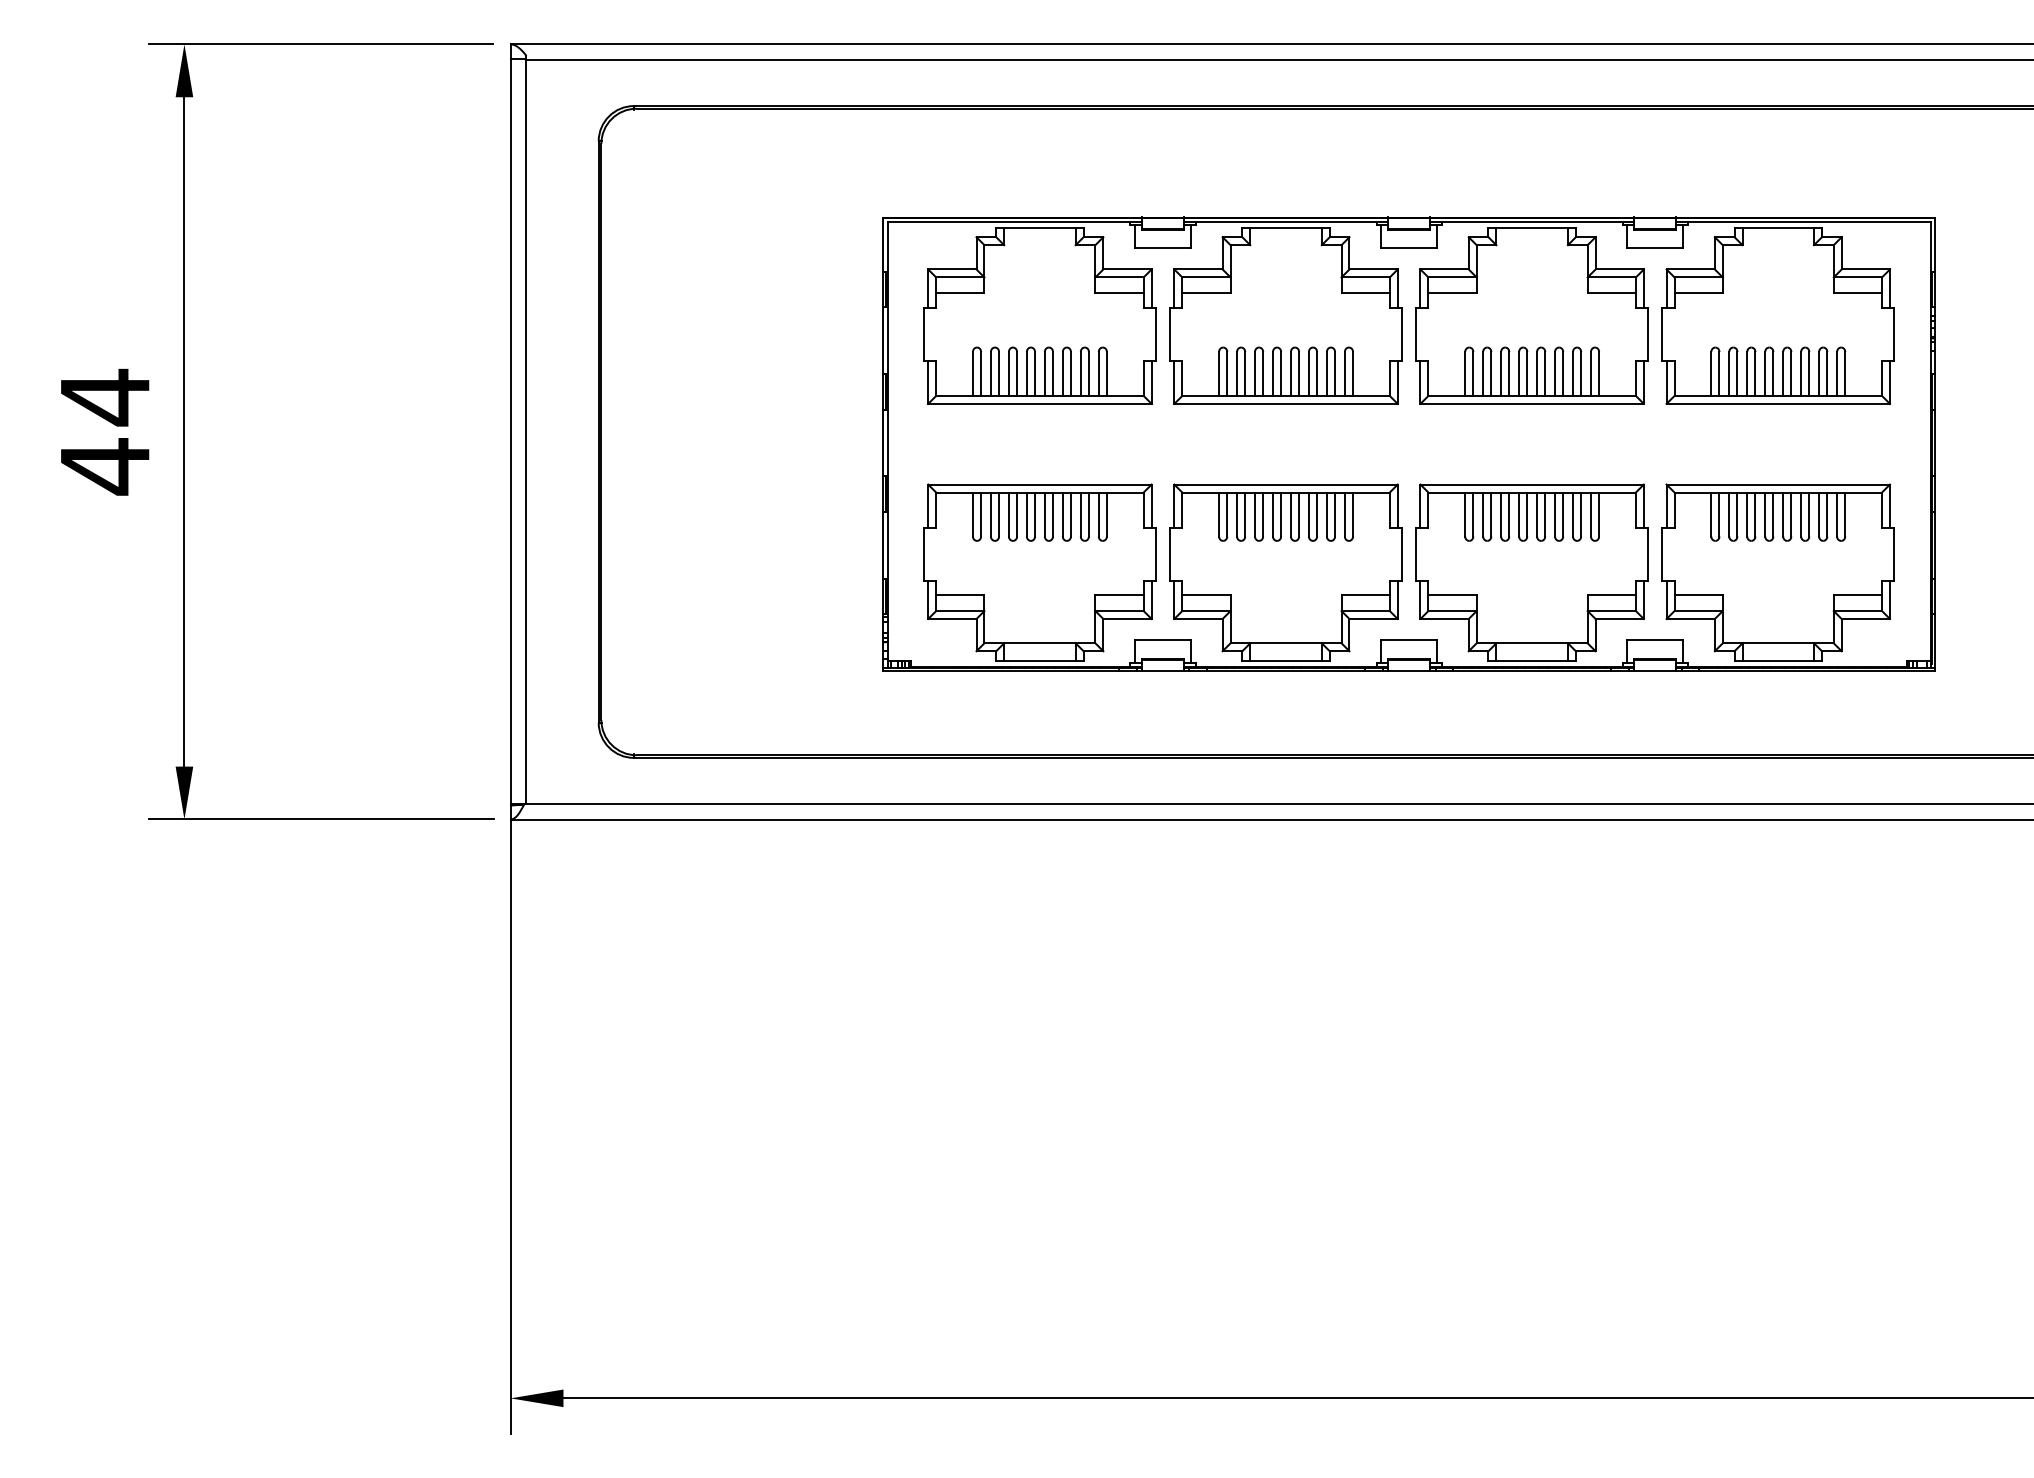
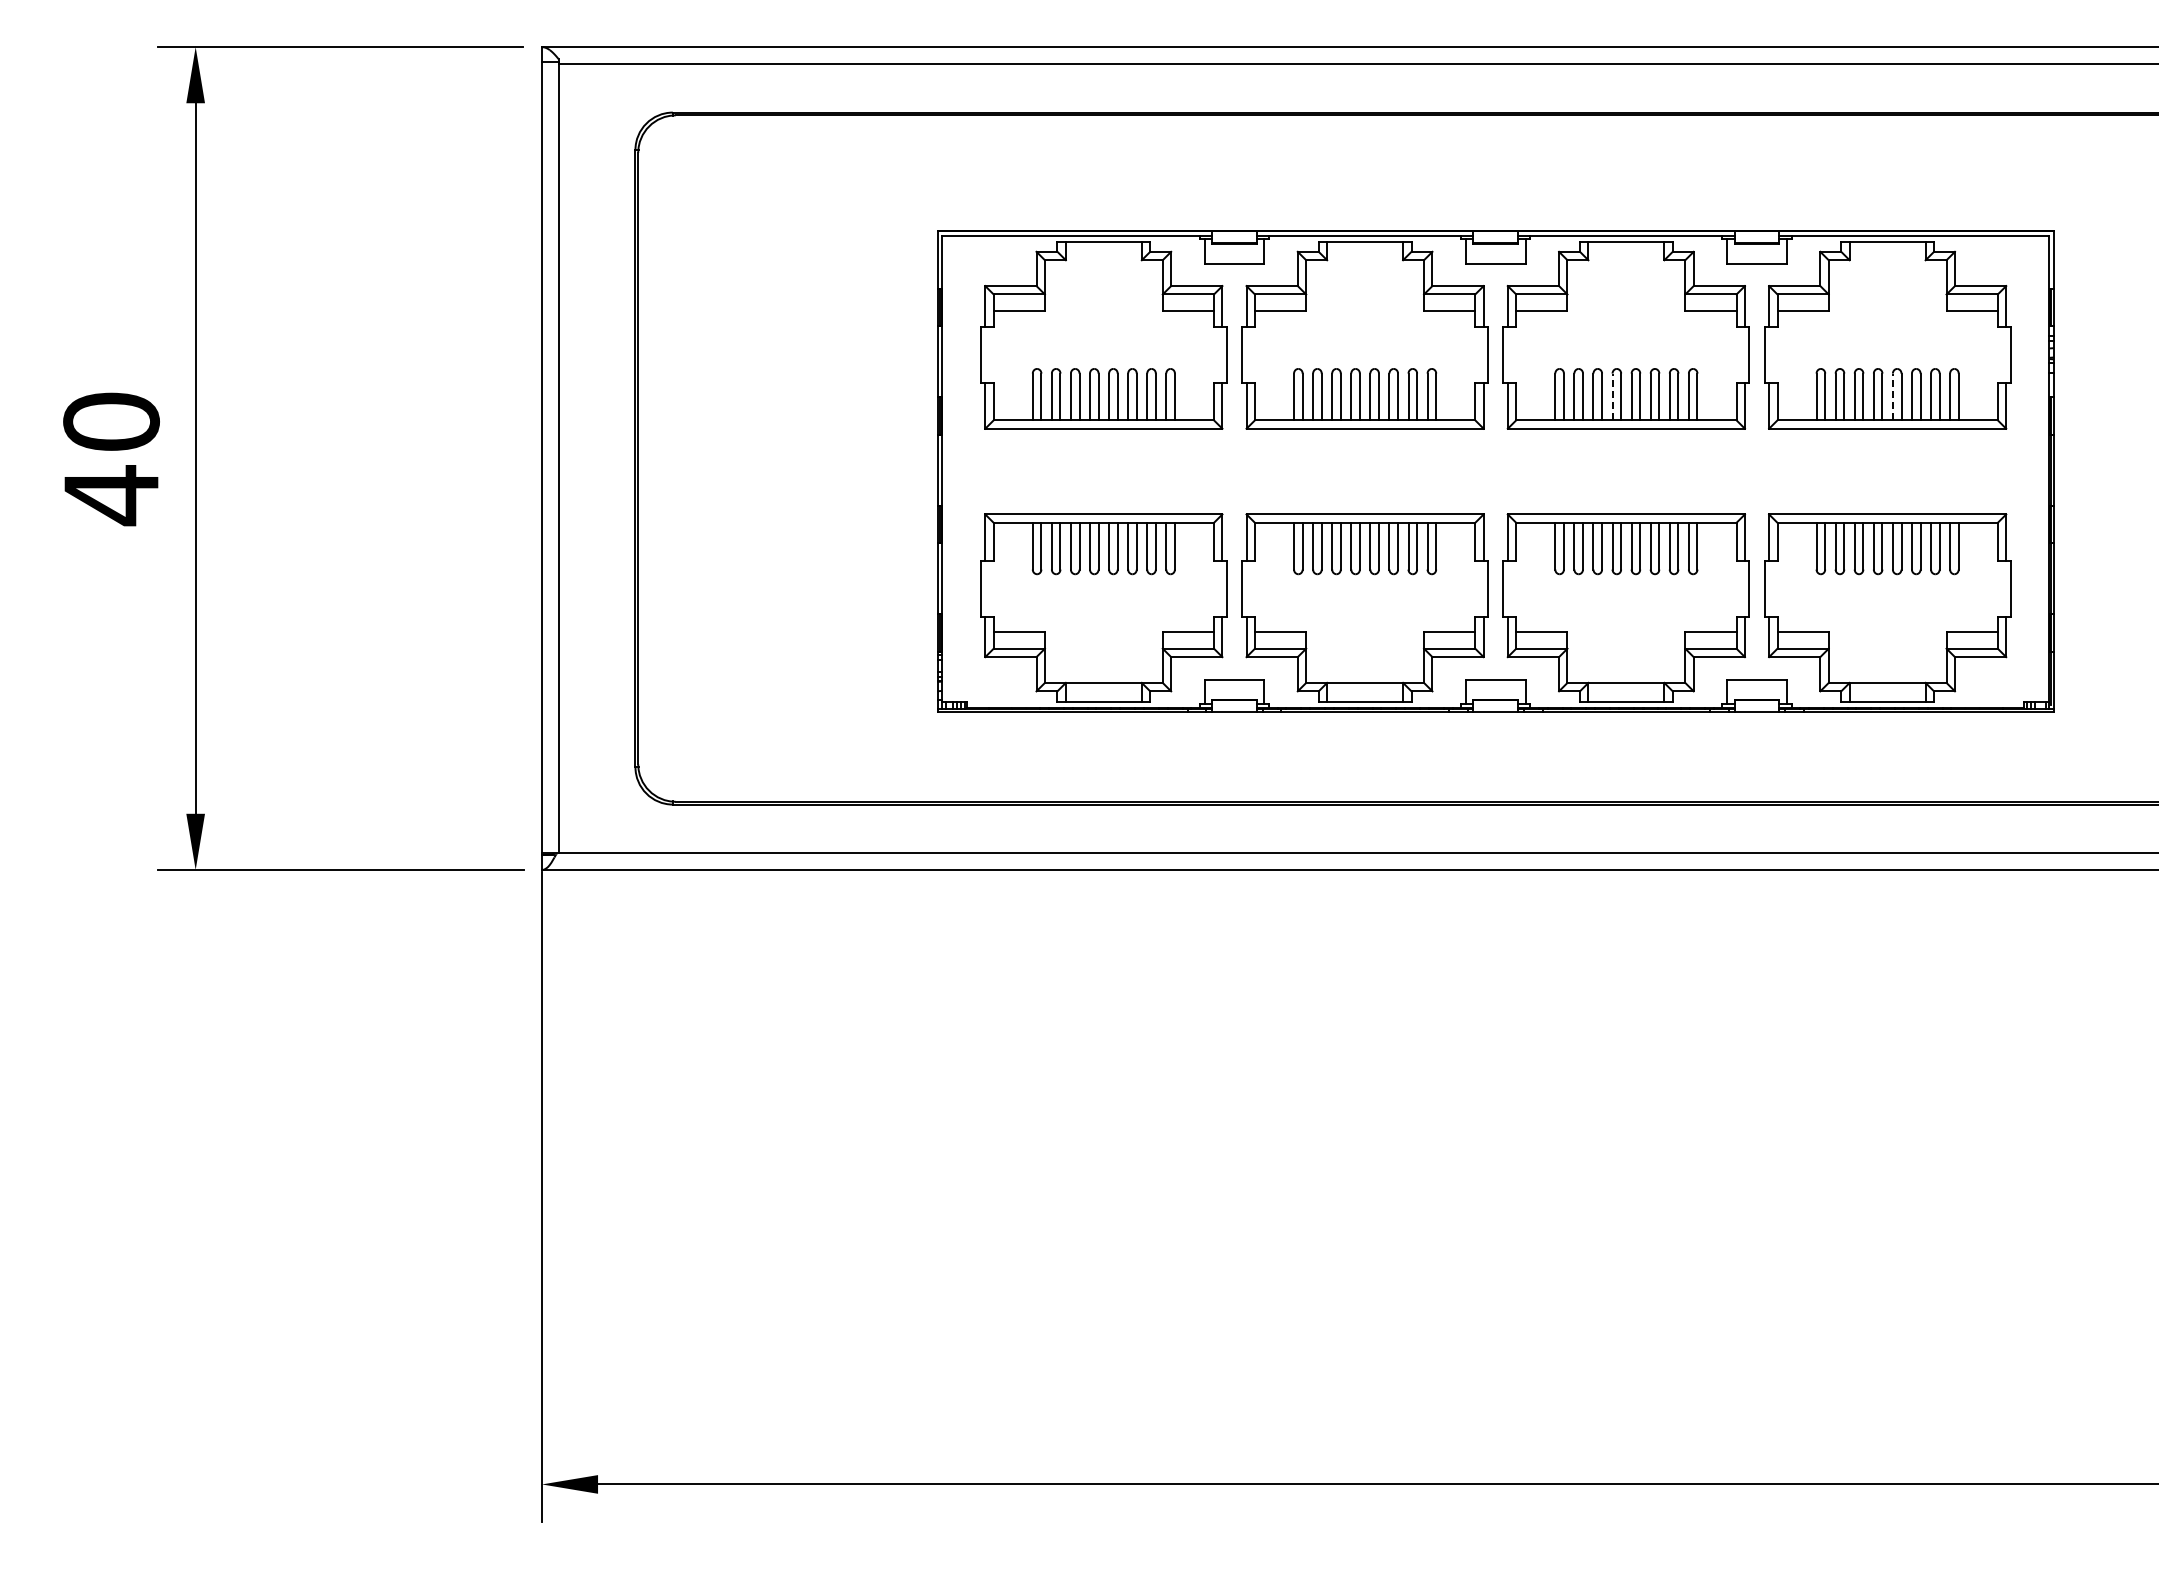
line: (1519, 373) -> (1612, 396), solid -> dashed
line: (1782, 373) -> (1892, 396), solid -> dashed
text: (105, 397) -> (111, 421), 44 -> 40

